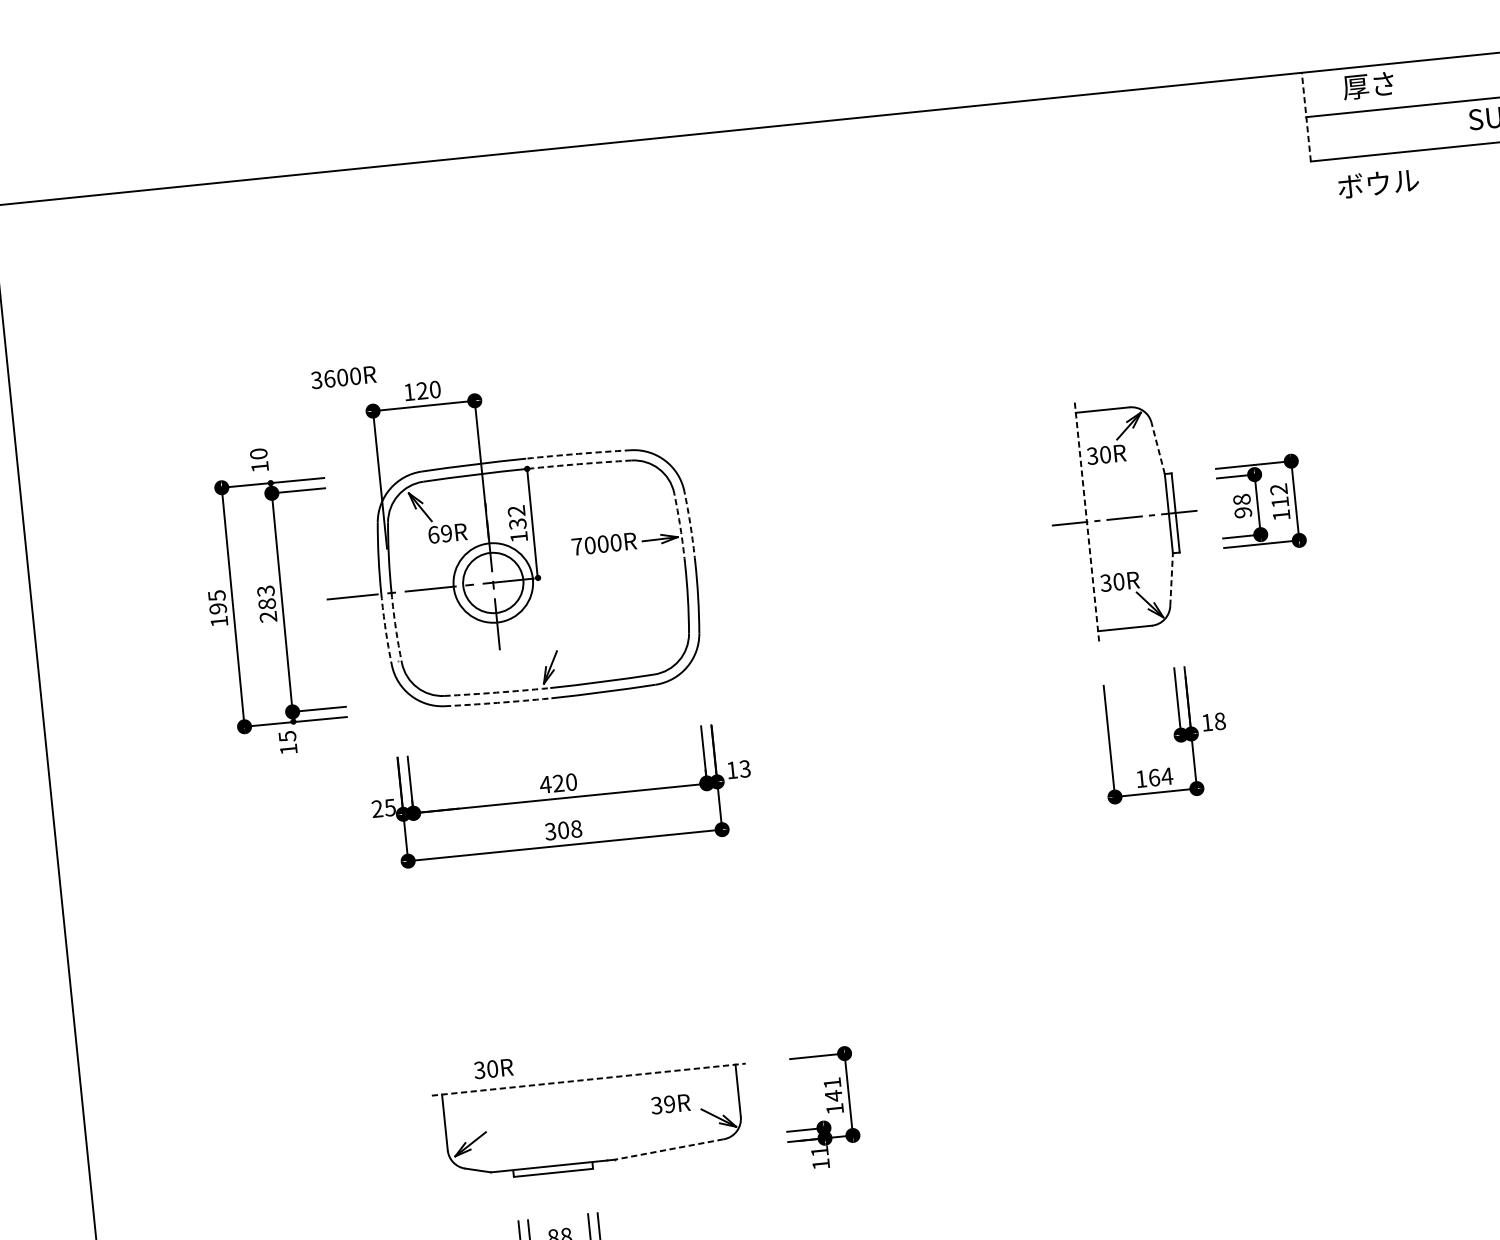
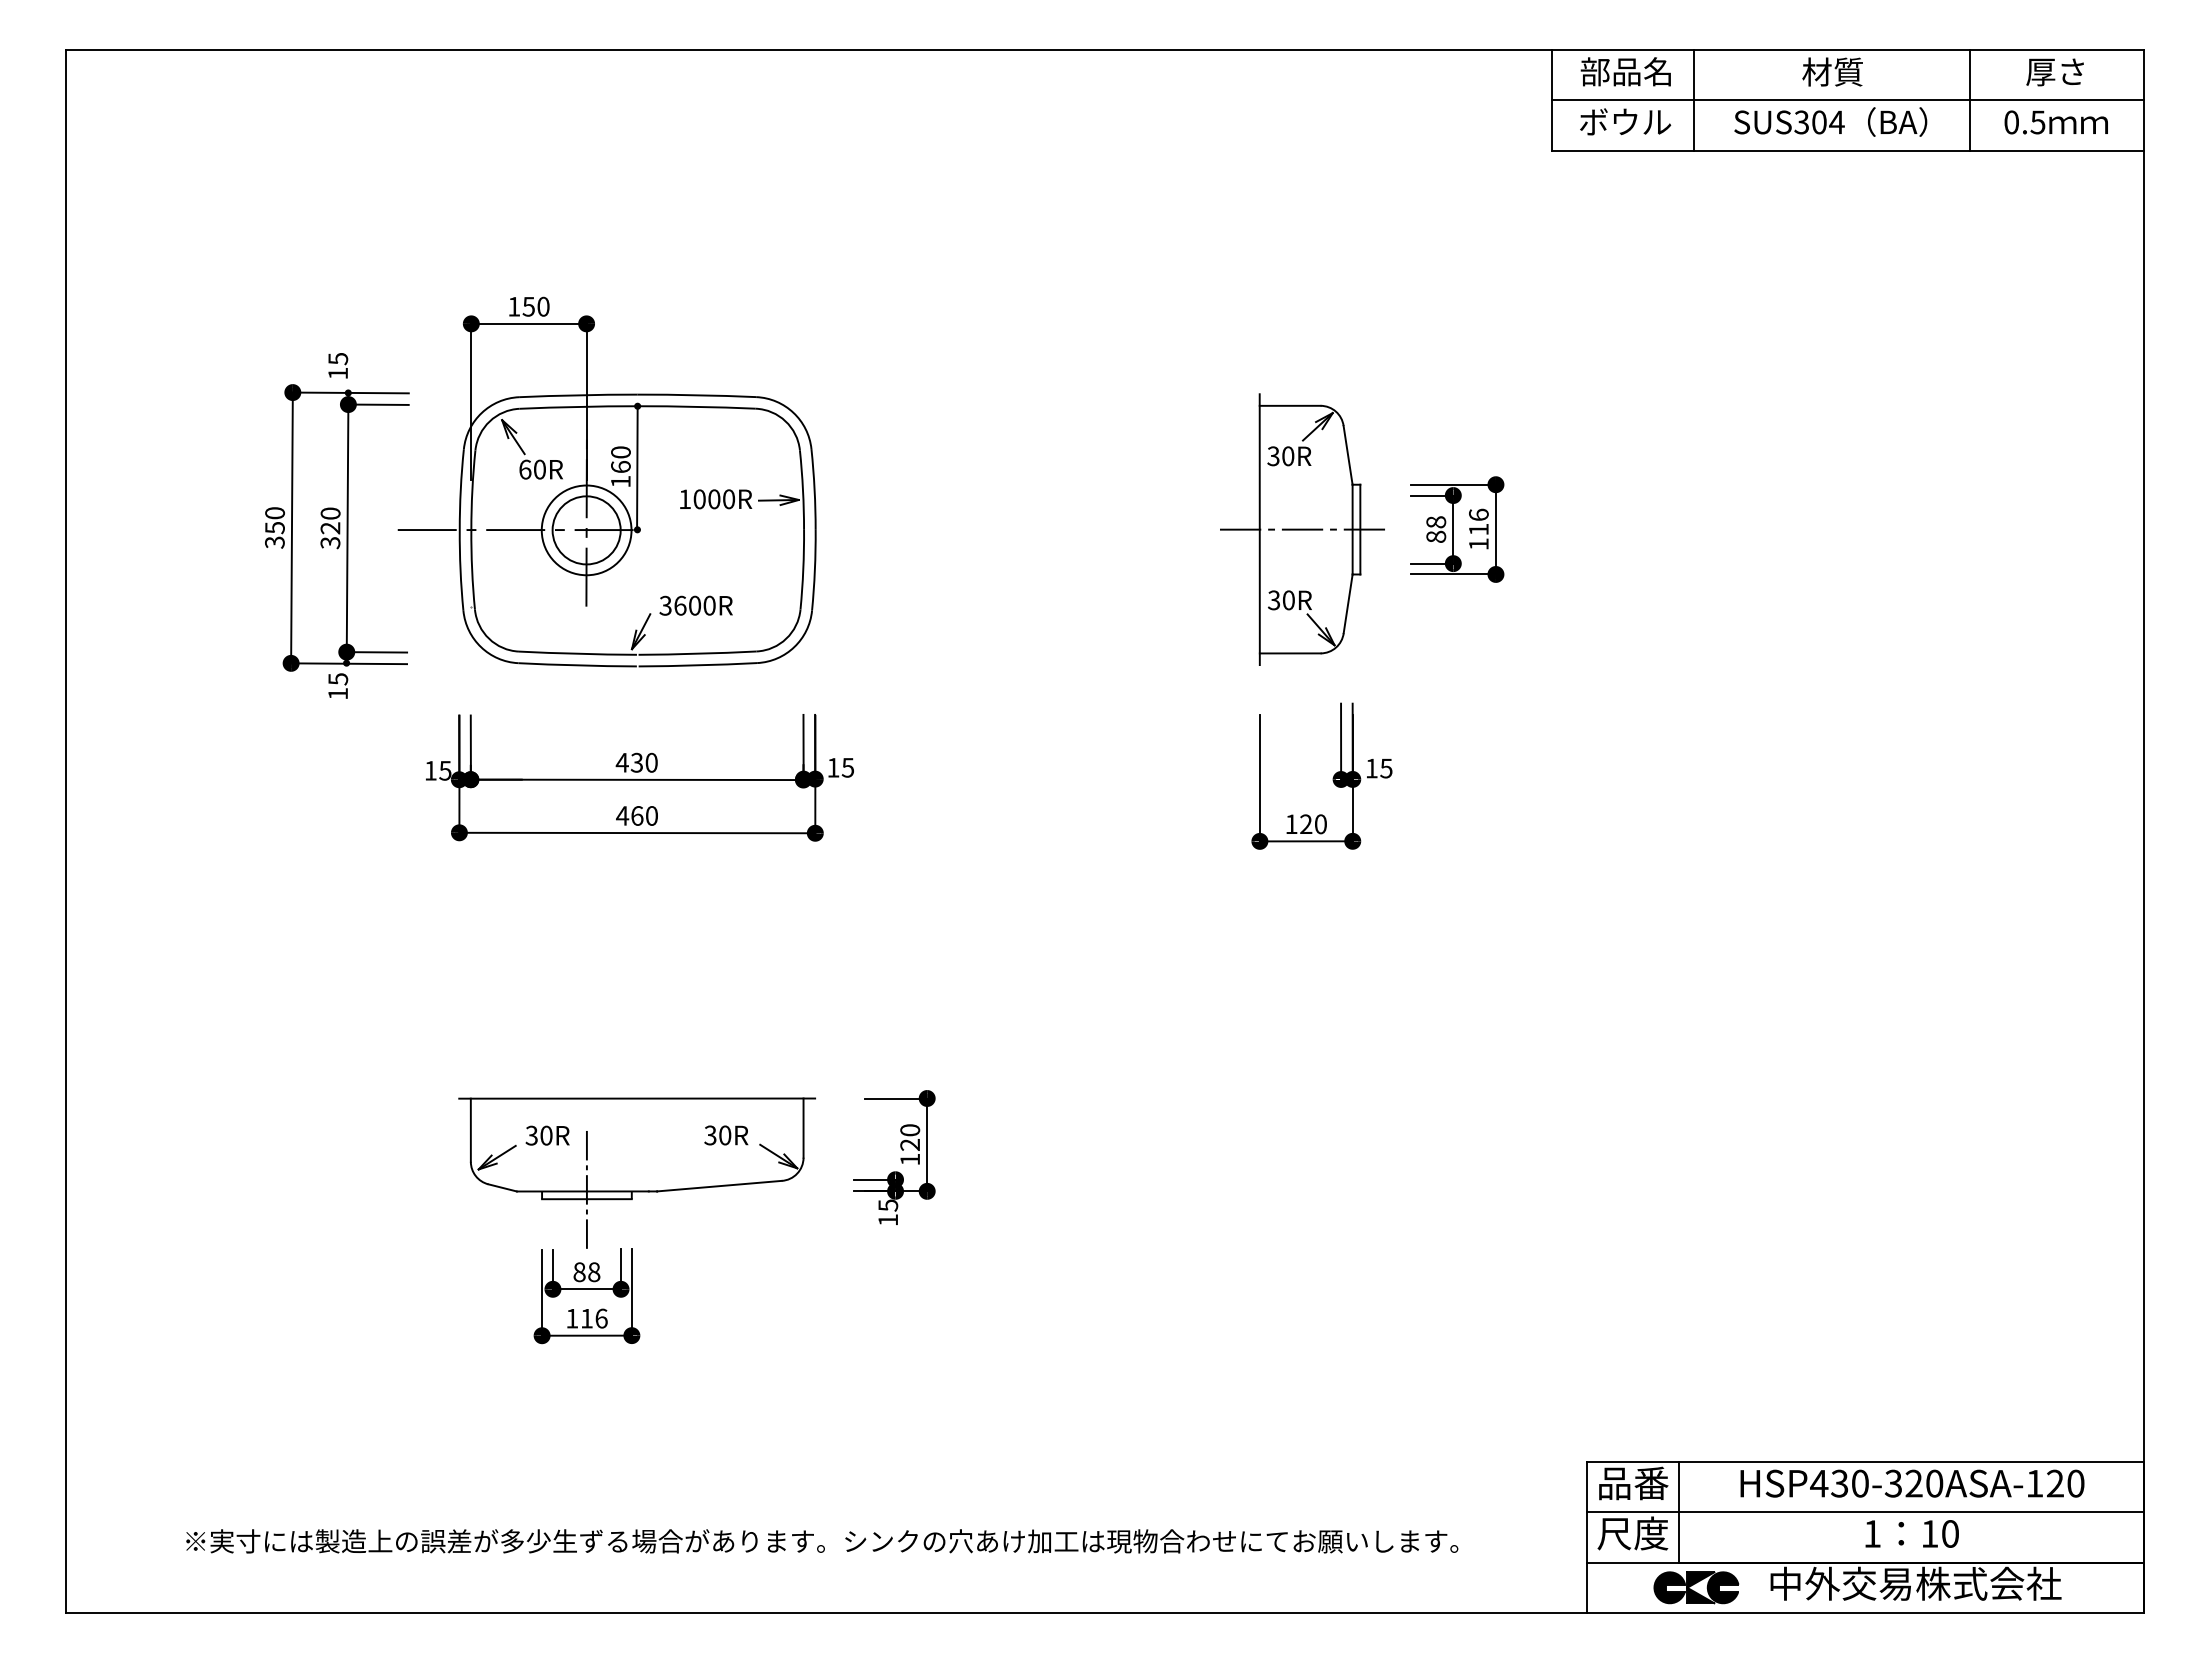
text: (1368, 85) -> (1625, 71), 厚さ -> 部品名
line: (1431, 104) -> (1693, 100), added
line: (1306, 116) -> (1552, 99), dashed -> solid
text: (1378, 183) -> (1625, 121), moved
text: (343, 377) -> (695, 605), moved
text: (421, 390) -> (528, 306), 120 -> 150
line: (1158, 448) -> (1348, 455), dashed -> solid
text: (259, 453) -> (338, 358), 10 -> 15
arc: (578, 454) -> (696, 395), dashed -> solid
arc: (579, 463) -> (696, 406), dashed -> solid
text: (1278, 489) -> (1478, 514), 112 -> 116
text: (1243, 512) -> (1436, 536), 98 -> 88
text: (516, 517) -> (620, 459), 132 -> 160
line: (1086, 522) -> (1259, 530), dashed -> solid
arc: (690, 526) -> (814, 489), dashed -> solid
arc: (681, 528) -> (803, 490), dashed -> solid
text: (446, 533) -> (539, 469), 69R -> 60R
text: (577, 546) -> (685, 498), 7000R -> 1000R
line: (1171, 579) -> (1348, 603), dashed -> solid
text: (267, 604) -> (330, 528), 283 -> 320
text: (217, 608) -> (274, 527), 195 -> 350
arc: (396, 627) -> (472, 569), dashed -> solid
arc: (385, 629) -> (460, 570), dashed -> solid
arc: (496, 692) -> (577, 653), dashed -> solid
arc: (497, 702) -> (577, 665), dashed -> solid
text: (1220, 721) -> (1386, 768), 18 -> 15
text: (744, 768) -> (847, 767), 13 -> 15
text: (1160, 777) -> (1313, 824), 164 -> 120
text: (558, 783) -> (636, 762), 420 -> 430
text: (377, 808) -> (430, 770), 25 -> 15
text: (562, 830) -> (636, 815), 308 -> 460
text: (493, 1068) -> (547, 1135), moved
line: (589, 1079) -> (637, 1098), dashed -> solid
text: (833, 1089) -> (910, 1137), 141 -> 120
text: (670, 1104) -> (725, 1135), 39R -> 30R
line: (669, 1149) -> (719, 1186), dashed -> solid
text: (820, 1151) -> (888, 1205), 11 -> 15
line: (552, 1165) -> (586, 1190), added

